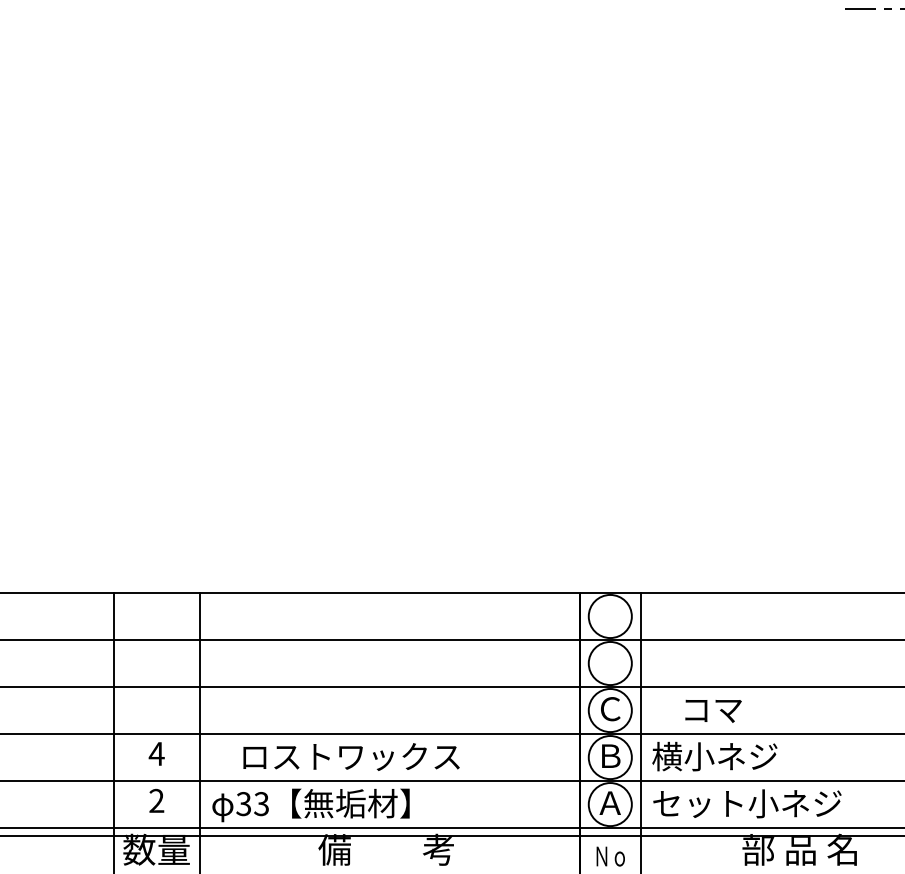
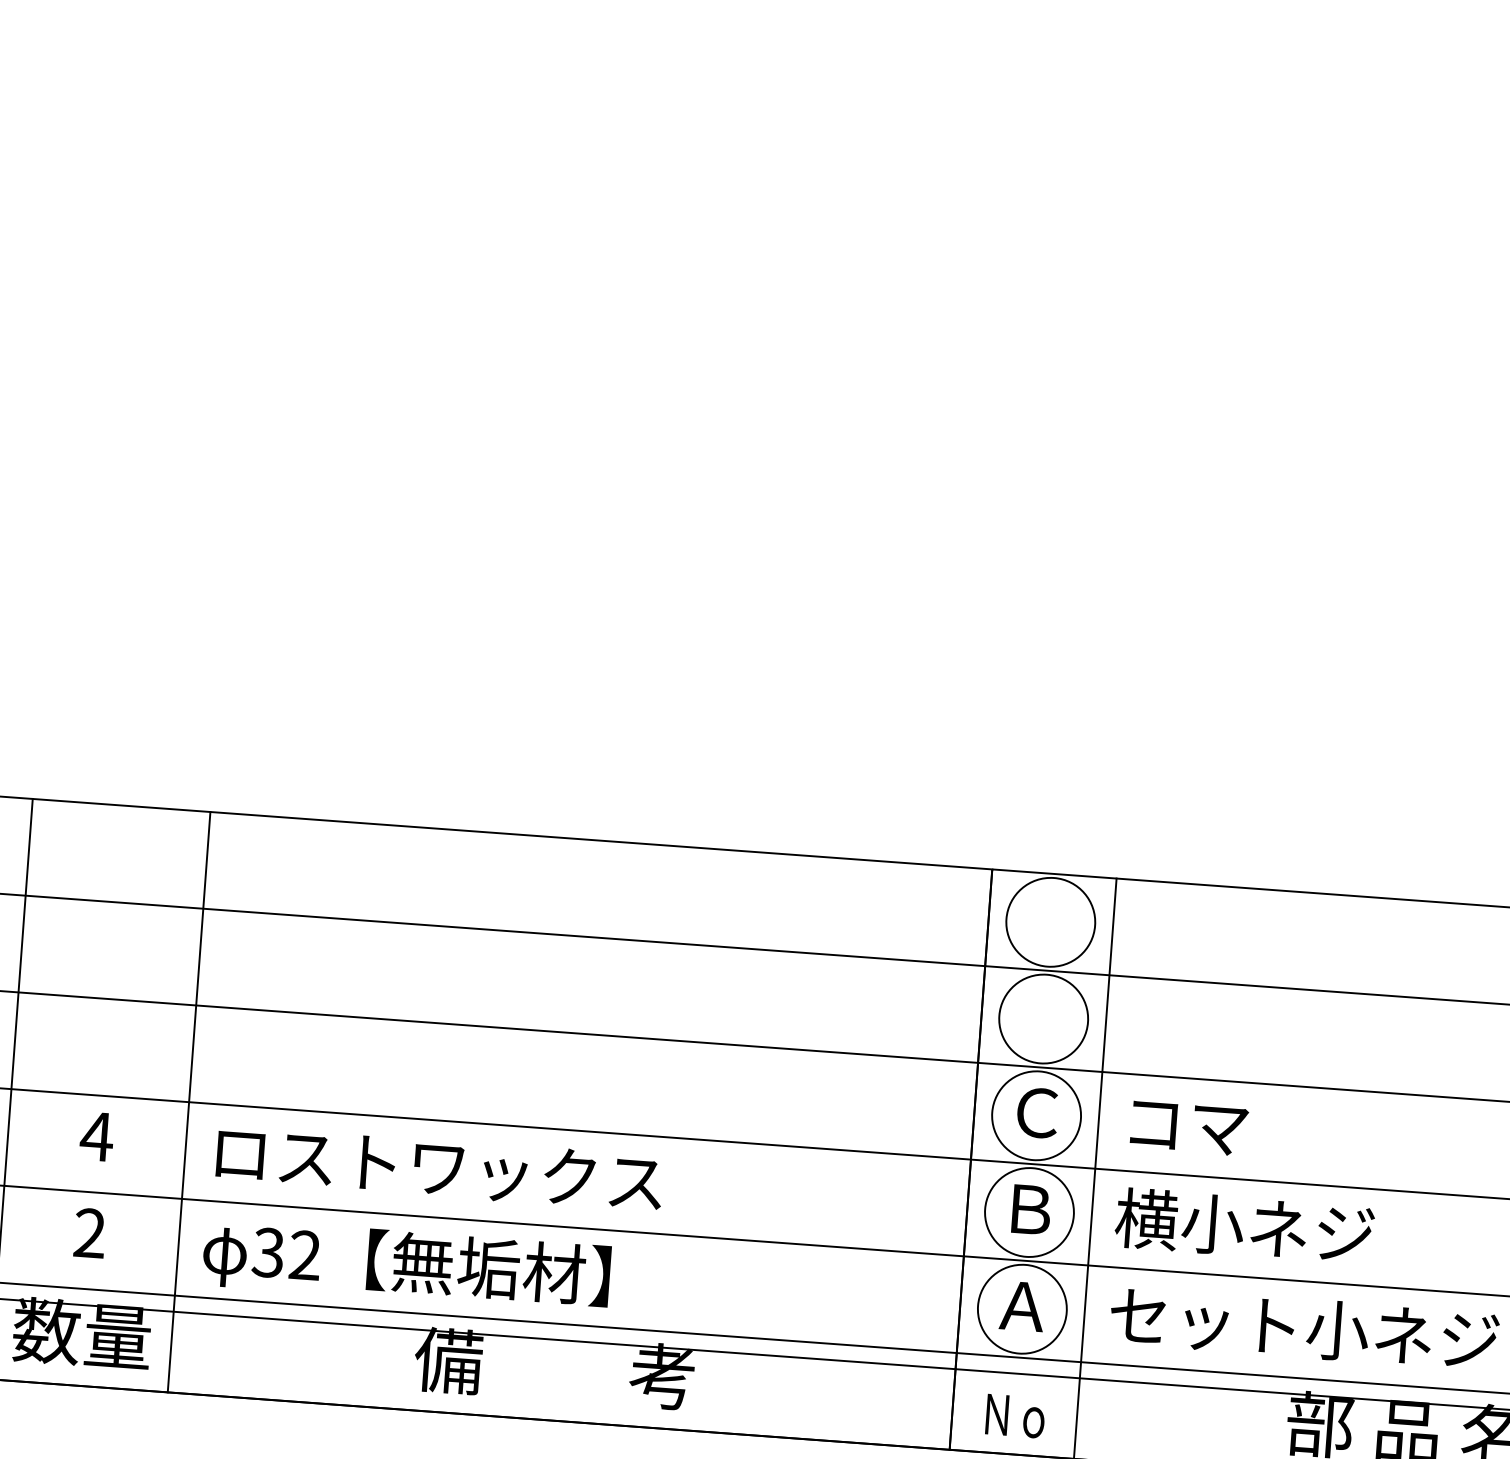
text: (713, 710) -> (1189, 1126), moved
text: (351, 756) -> (439, 1167), moved
text: (261, 804) -> (304, 1256), 33 -> 32

